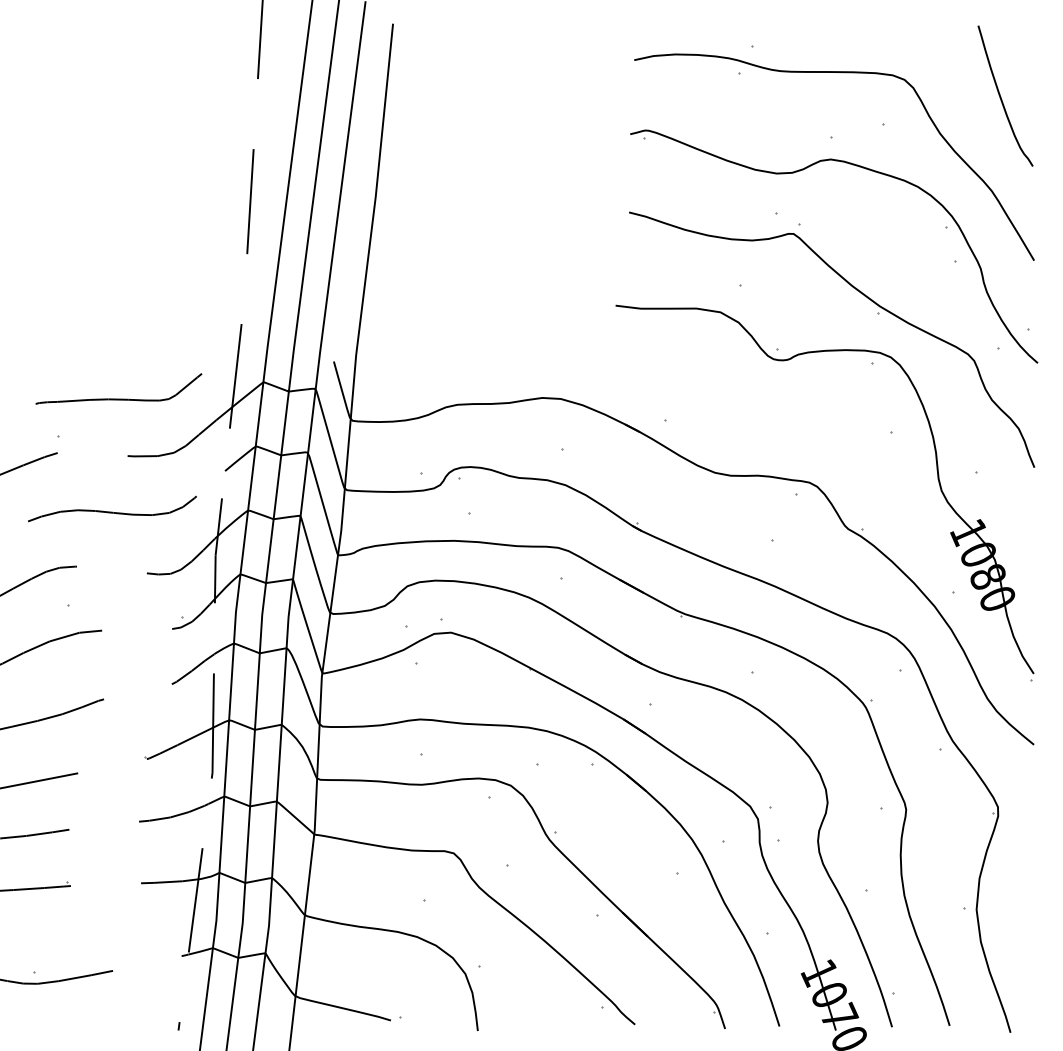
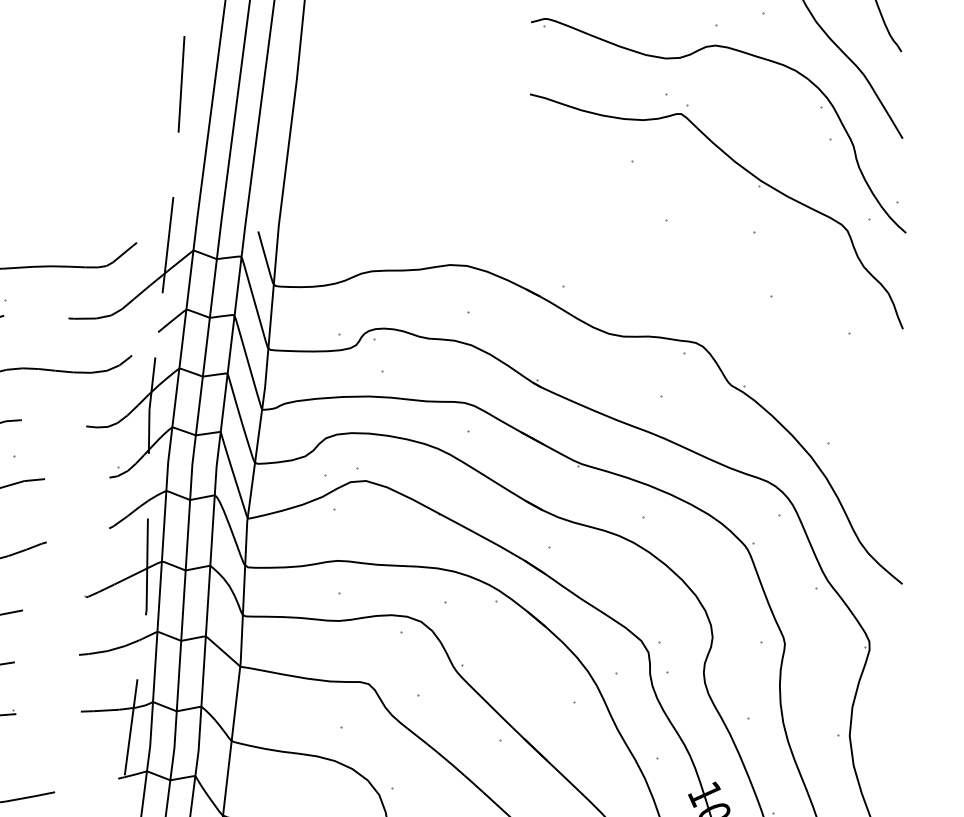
part: (937, 479) -> (813, 340), removed

